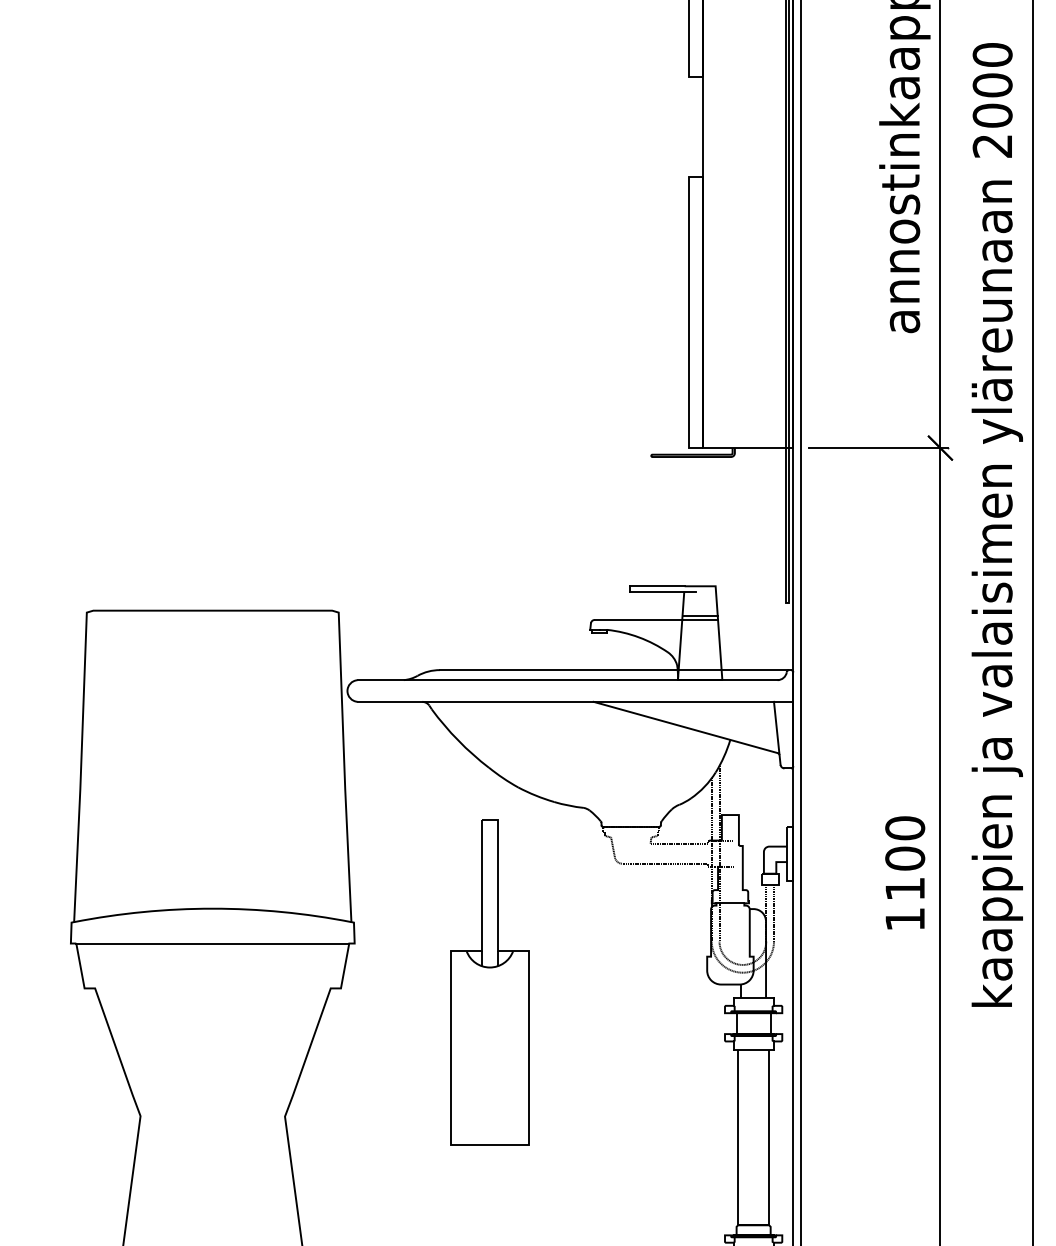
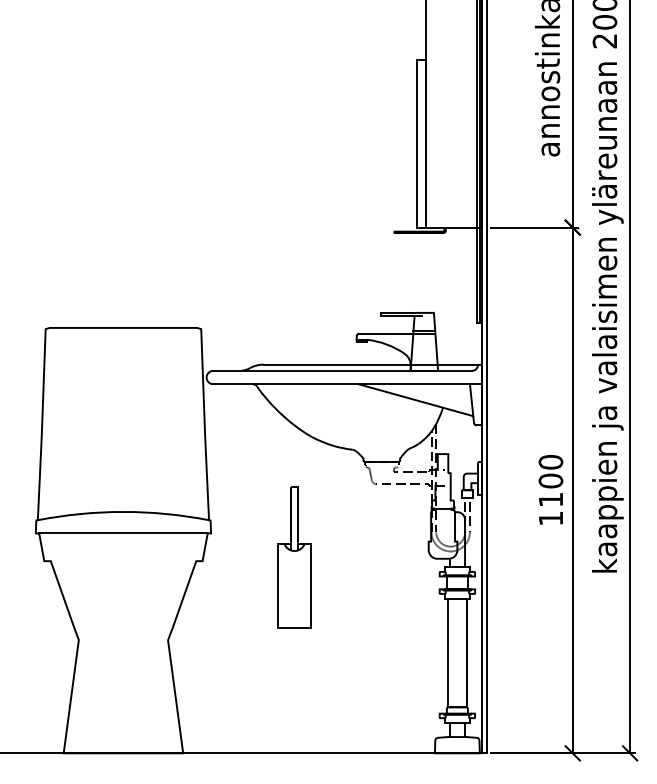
part: (489, 982) -> (294, 557), size x0.7

